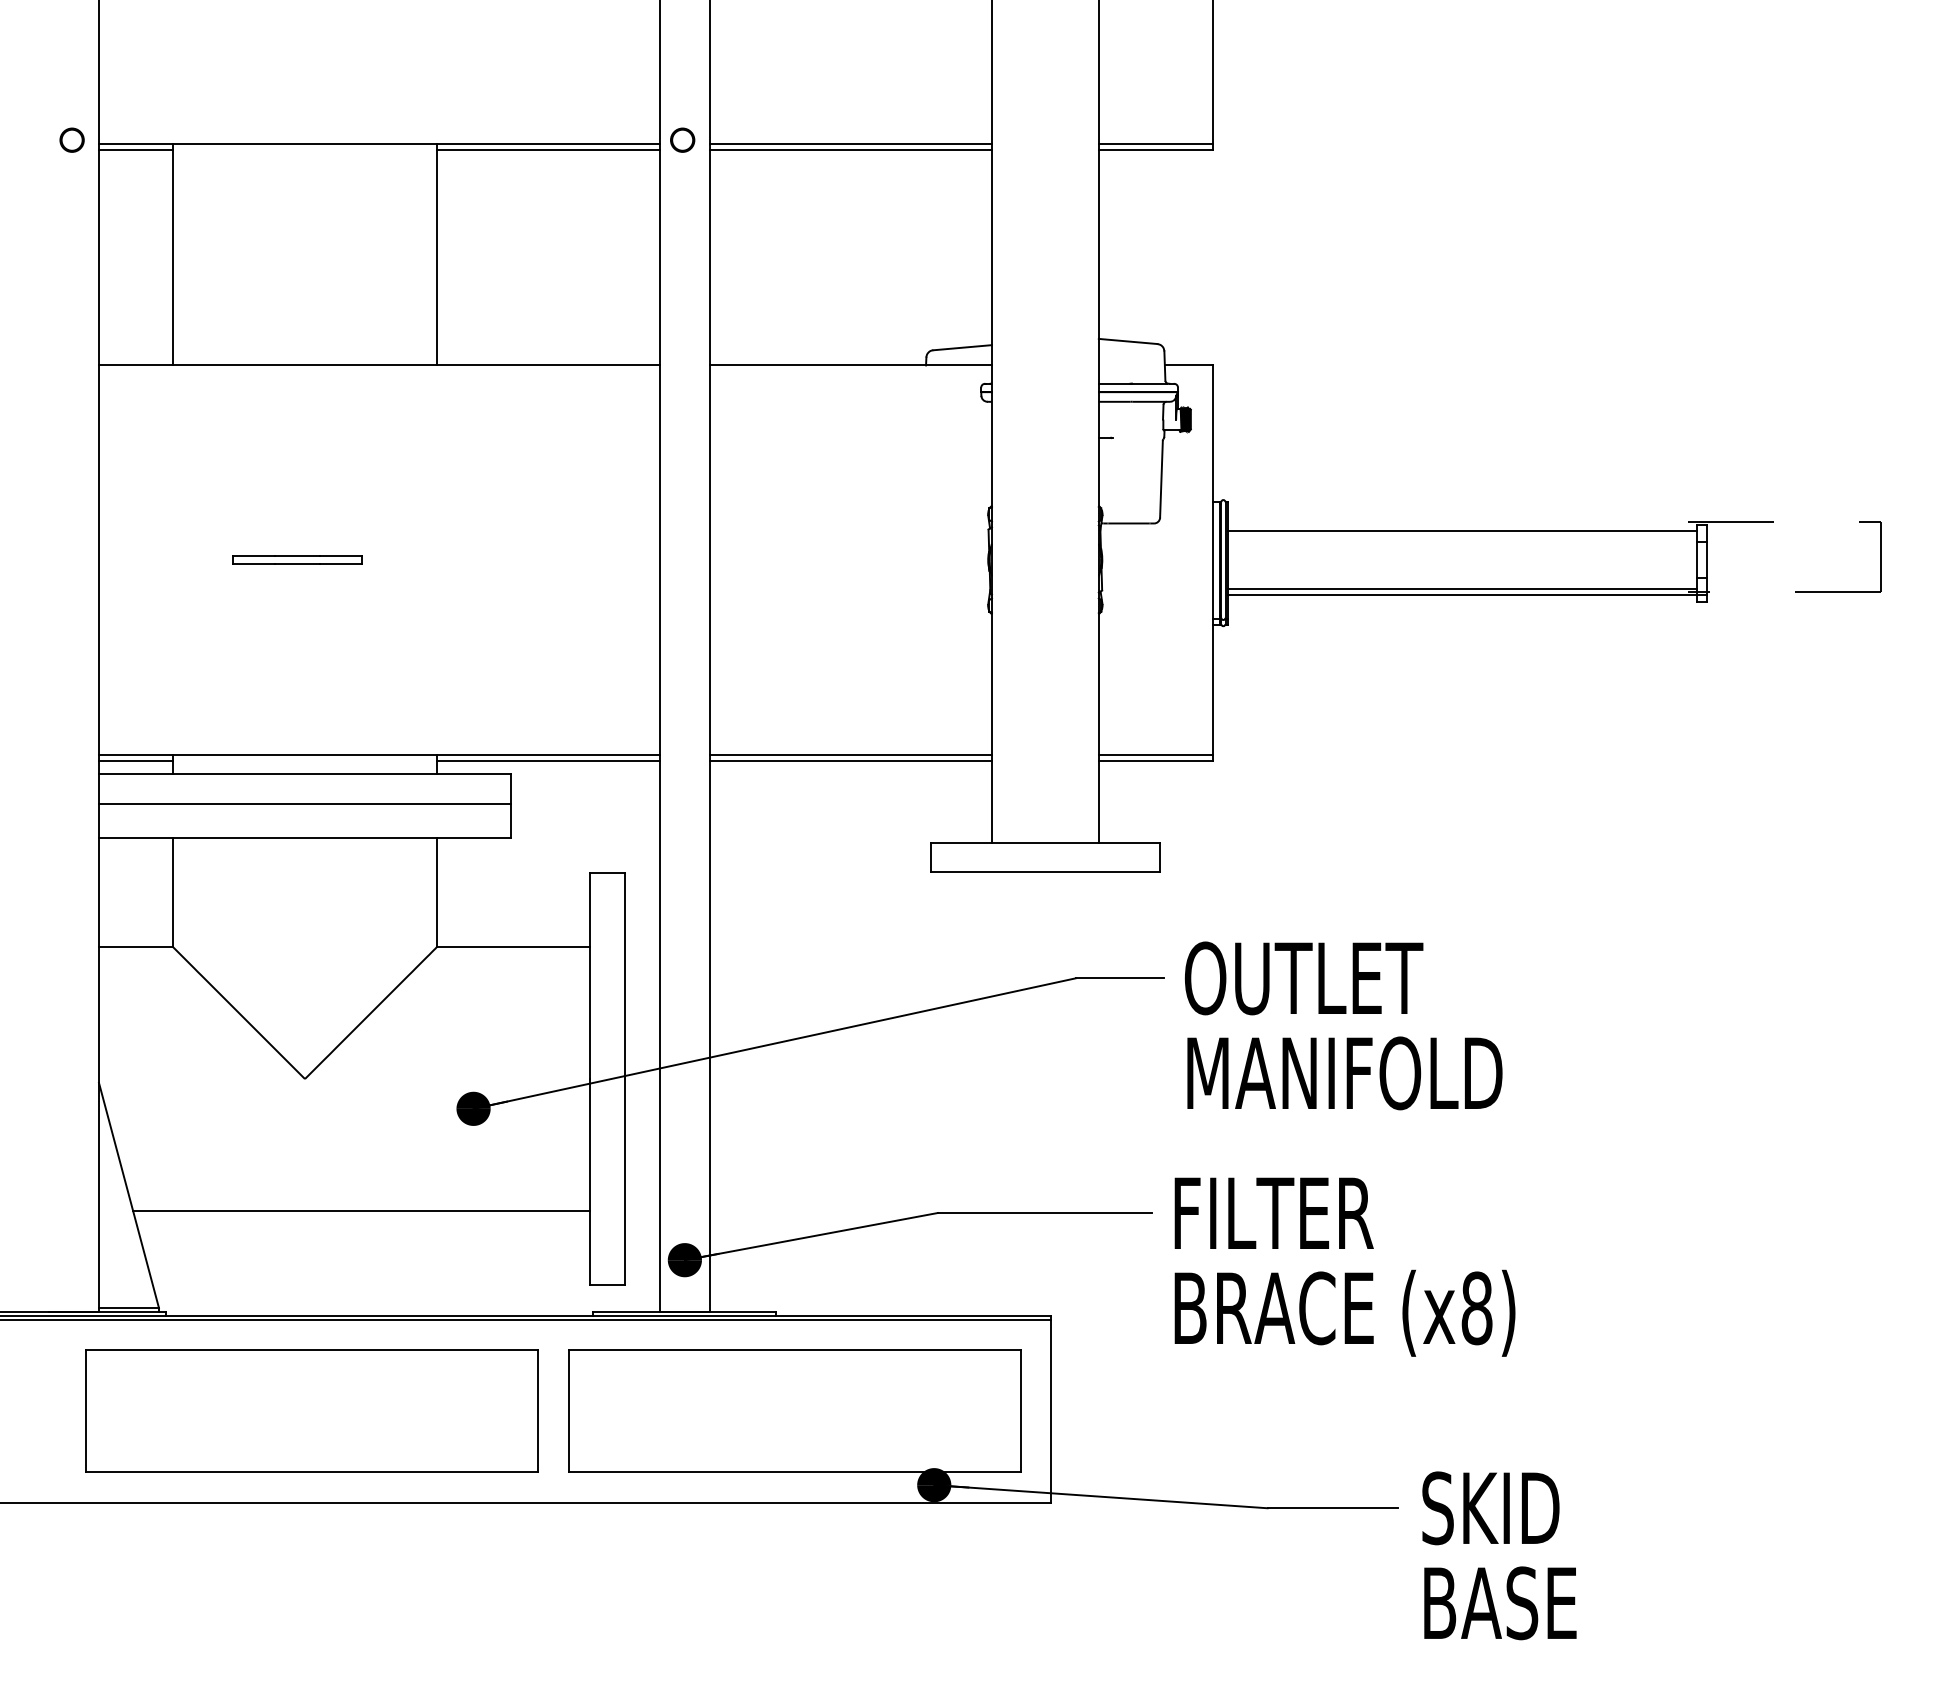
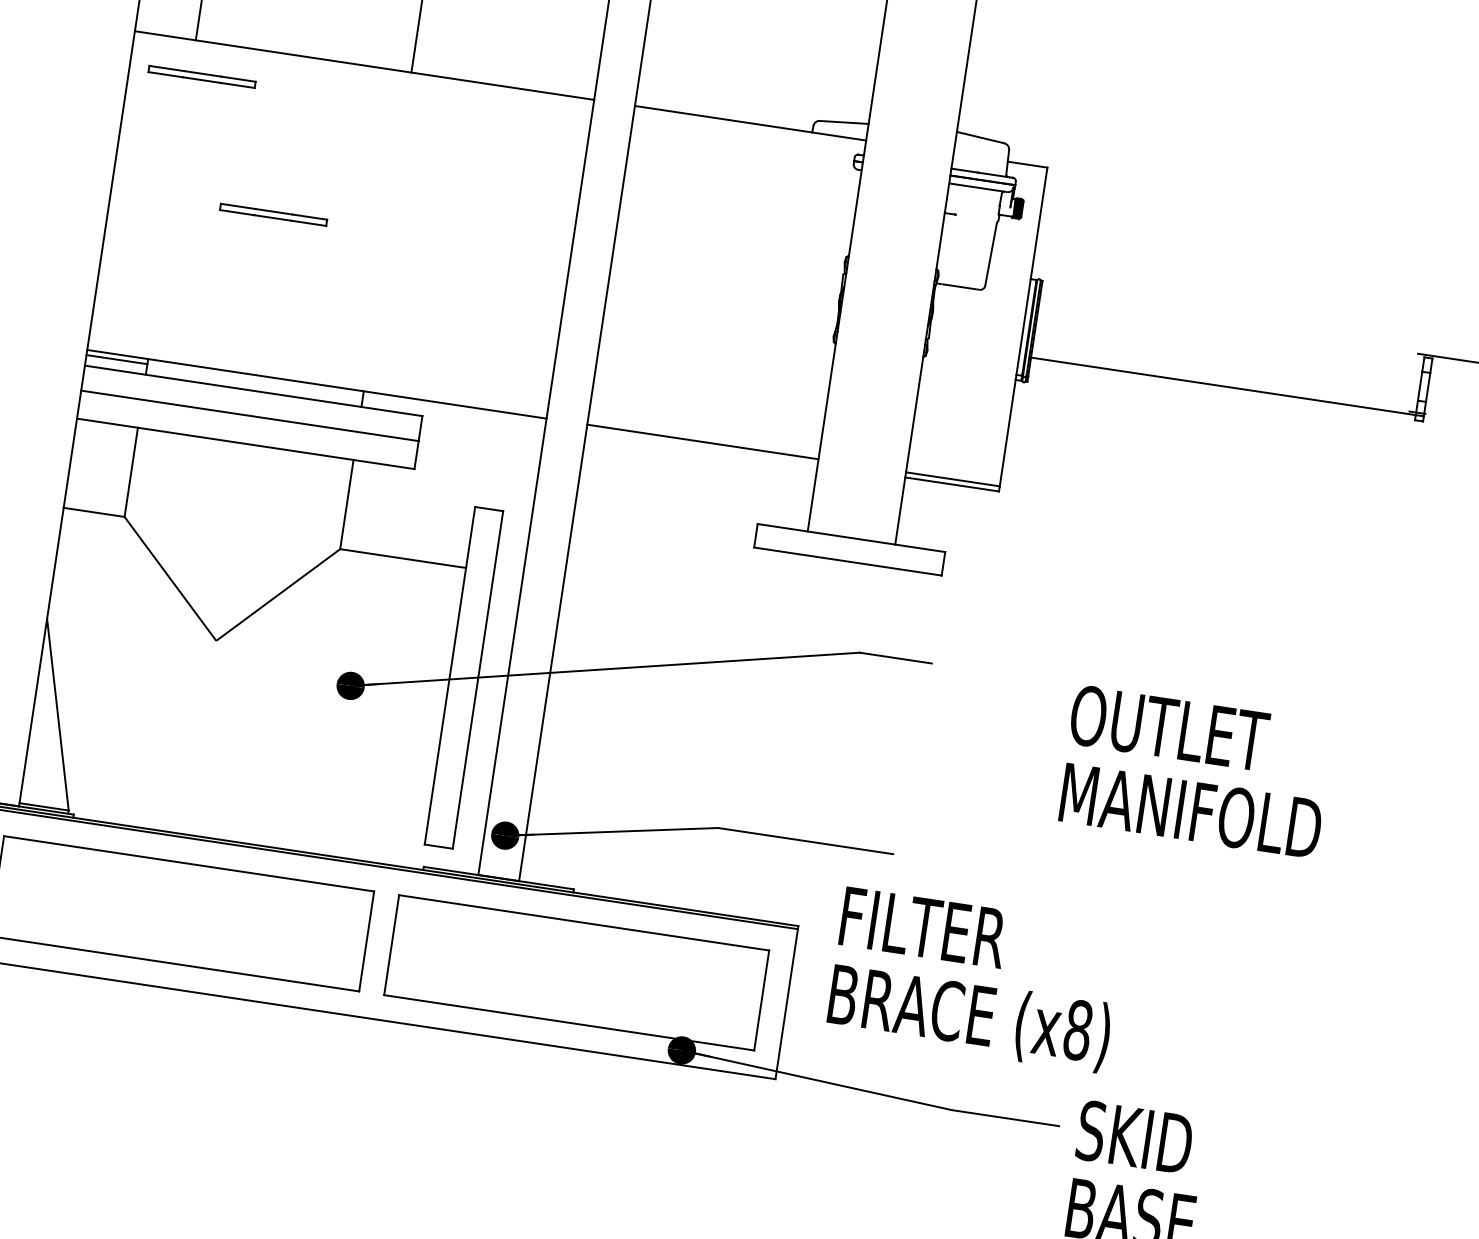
part: (187, 407) -> (202, 76), added
line: (1462, 531) -> (1231, 334), removed
line: (1462, 589) -> (1224, 381), removed
line: (547, 760) -> (453, 409), removed
line: (850, 760) -> (701, 446), removed
text: (1343, 1025) -> (1195, 771), moved
line: (361, 1210) -> (246, 755), removed
text: (1344, 1266) -> (974, 979), moved

